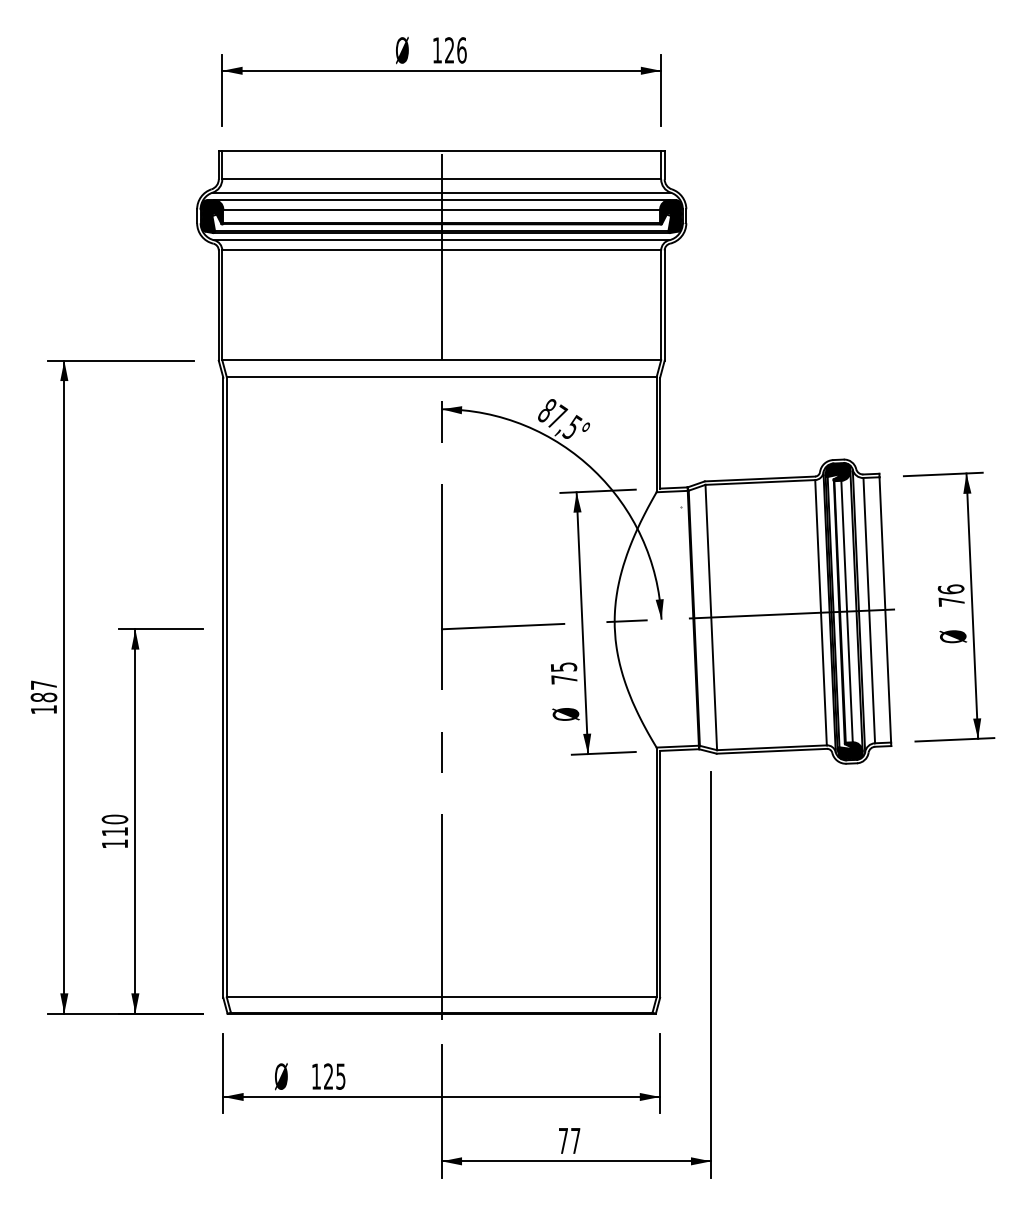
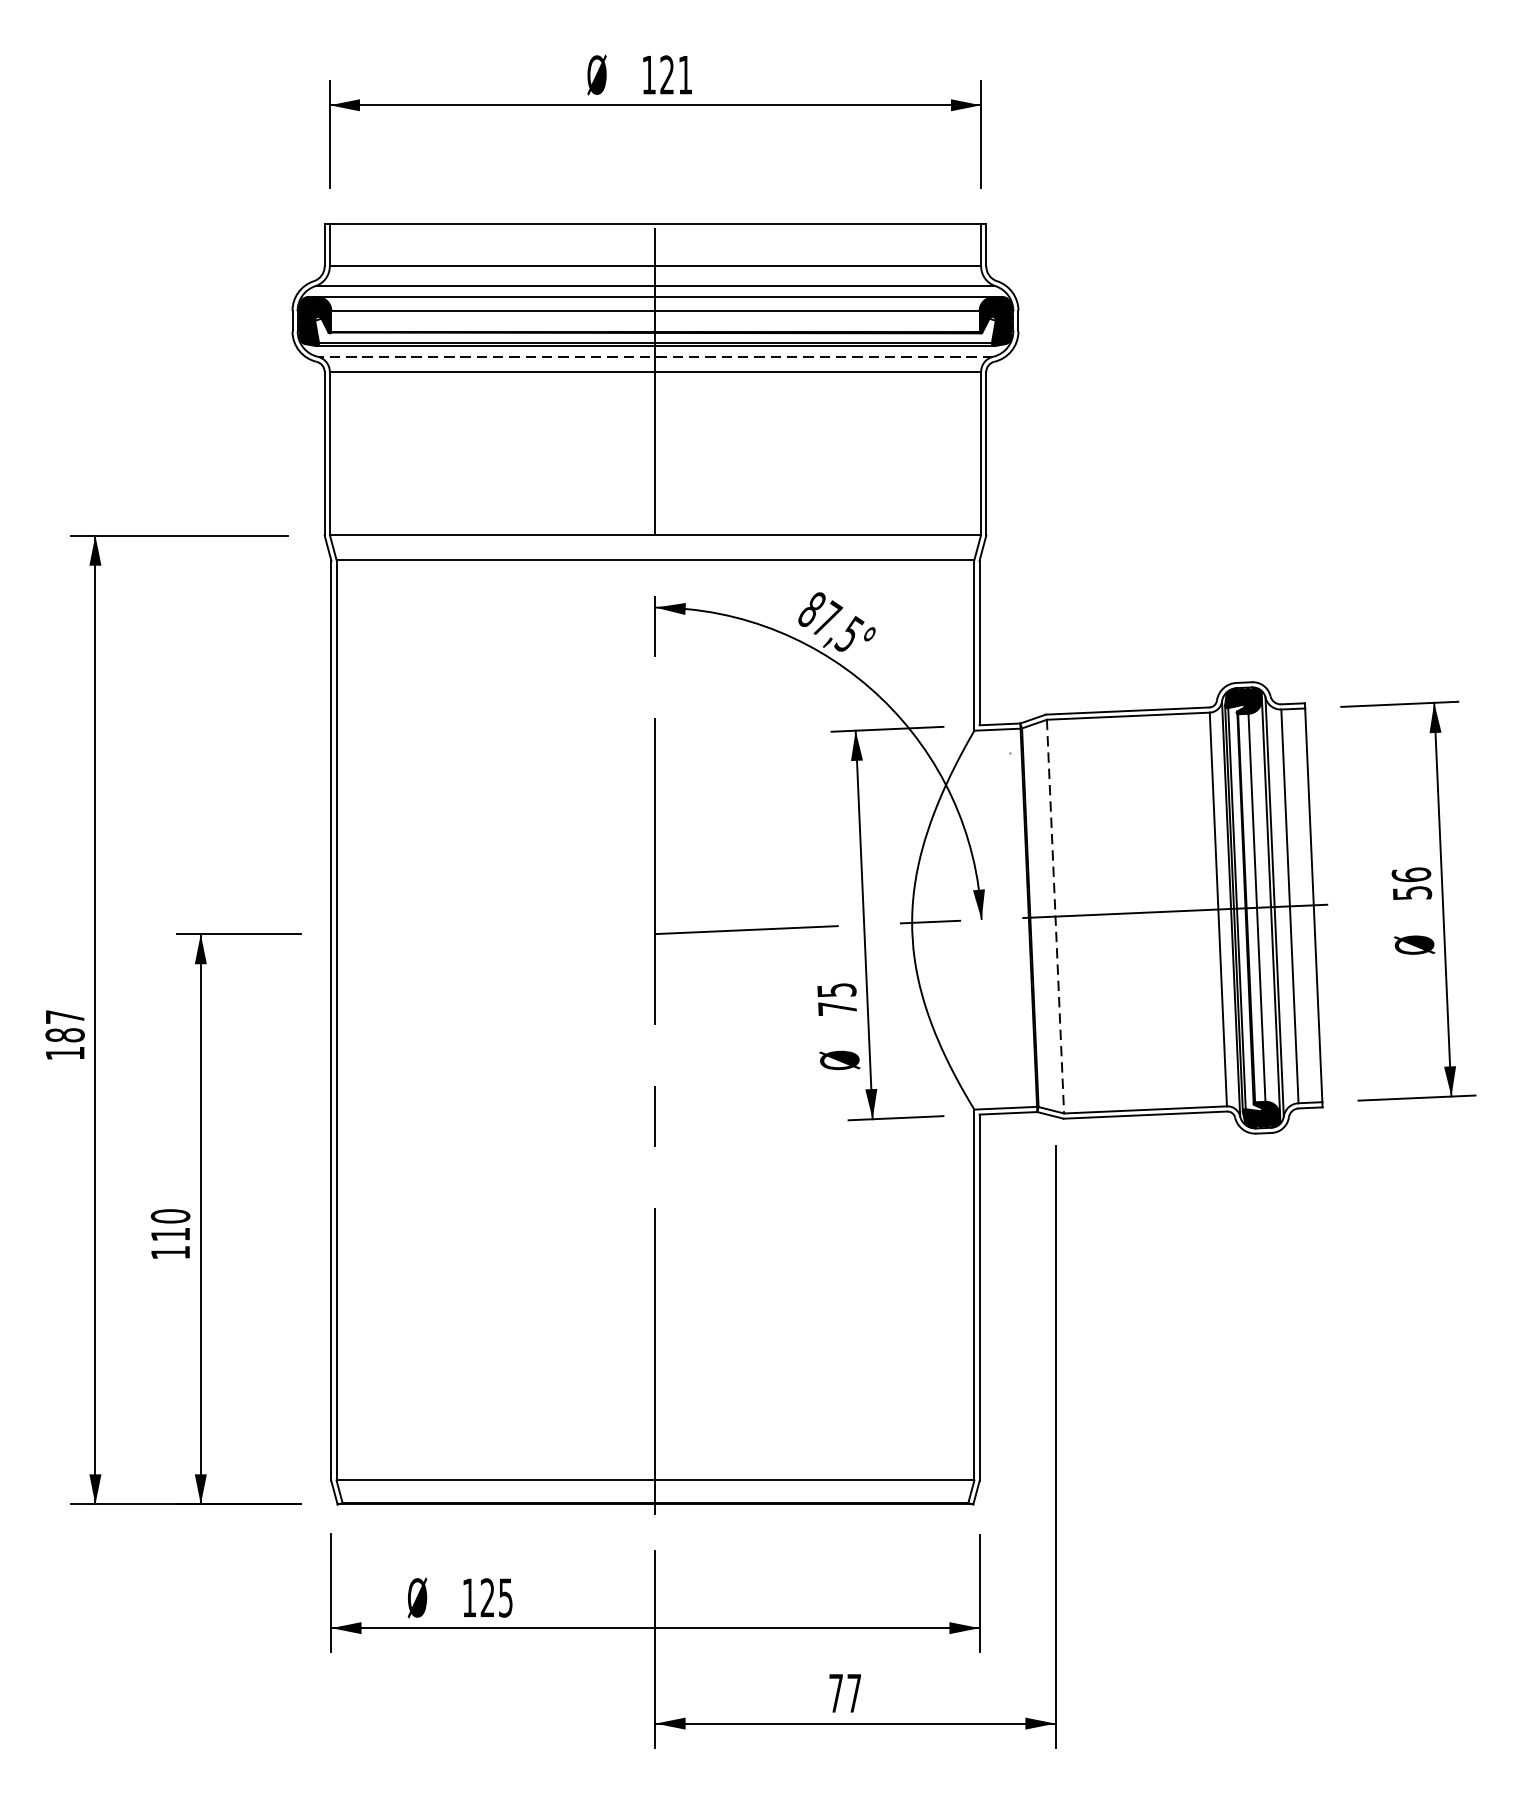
text: (461, 50) -> (684, 75), 126 -> 121
line: (441, 240) -> (655, 357), solid -> dashed
text: (951, 601) -> (1411, 892), 76 -> 56
line: (711, 617) -> (1055, 916), solid -> dashed

